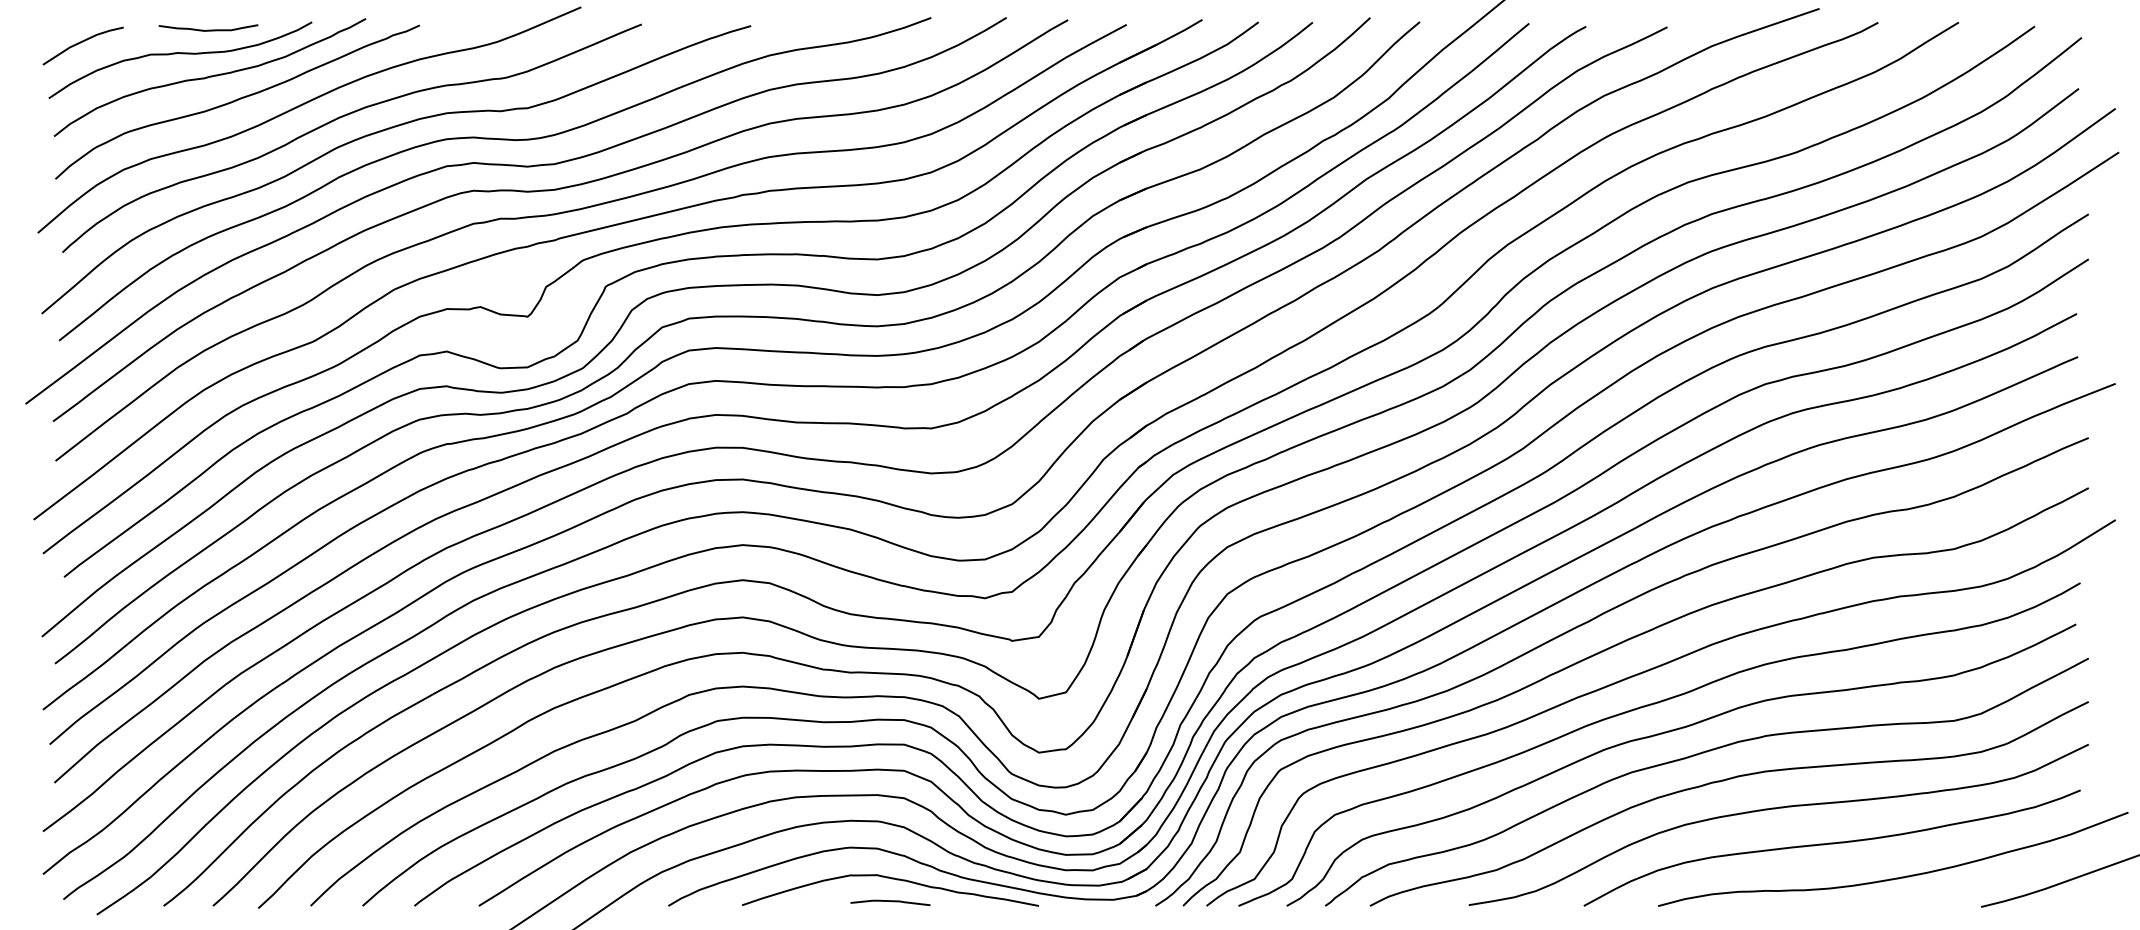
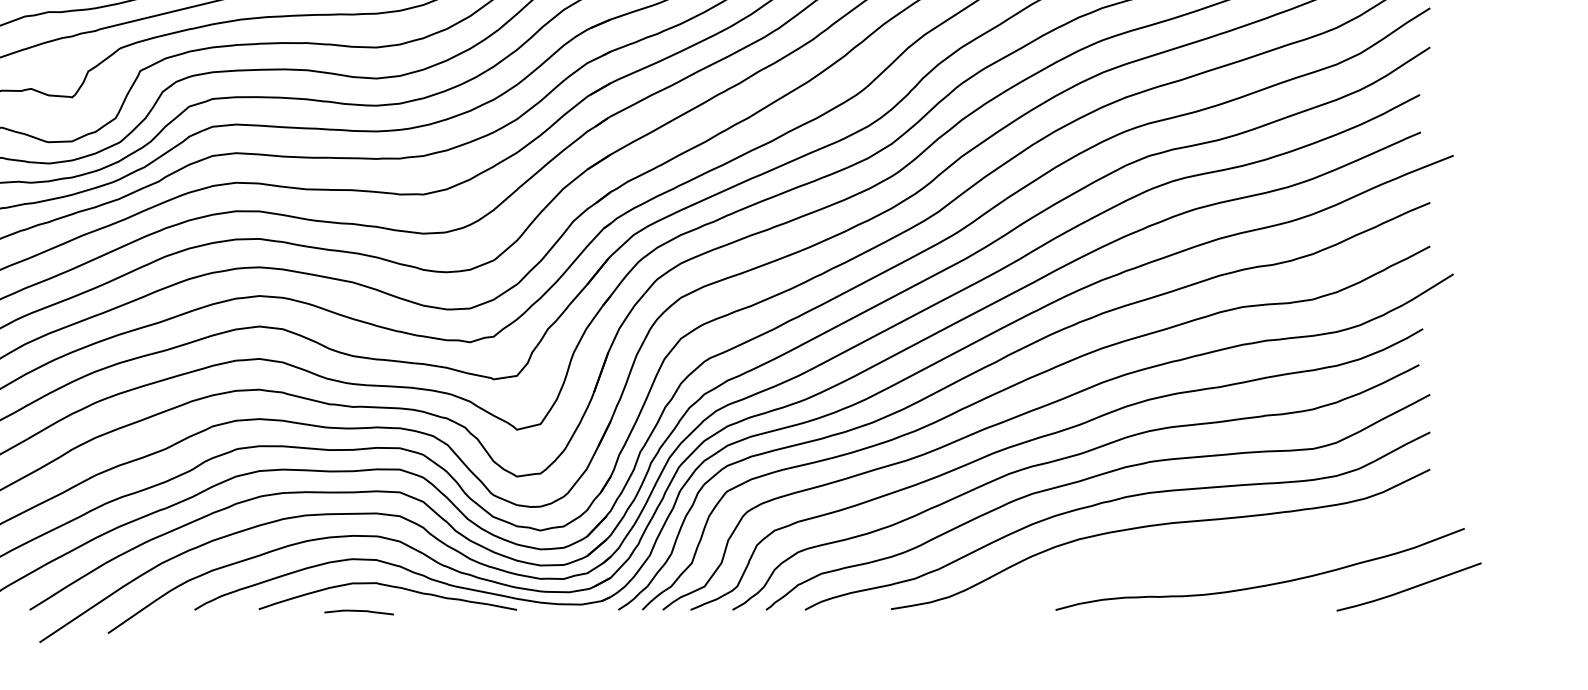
curve: (1831, 844) -> (1206, 556), removed
curve: (890, 901) -> (359, 611), moved

